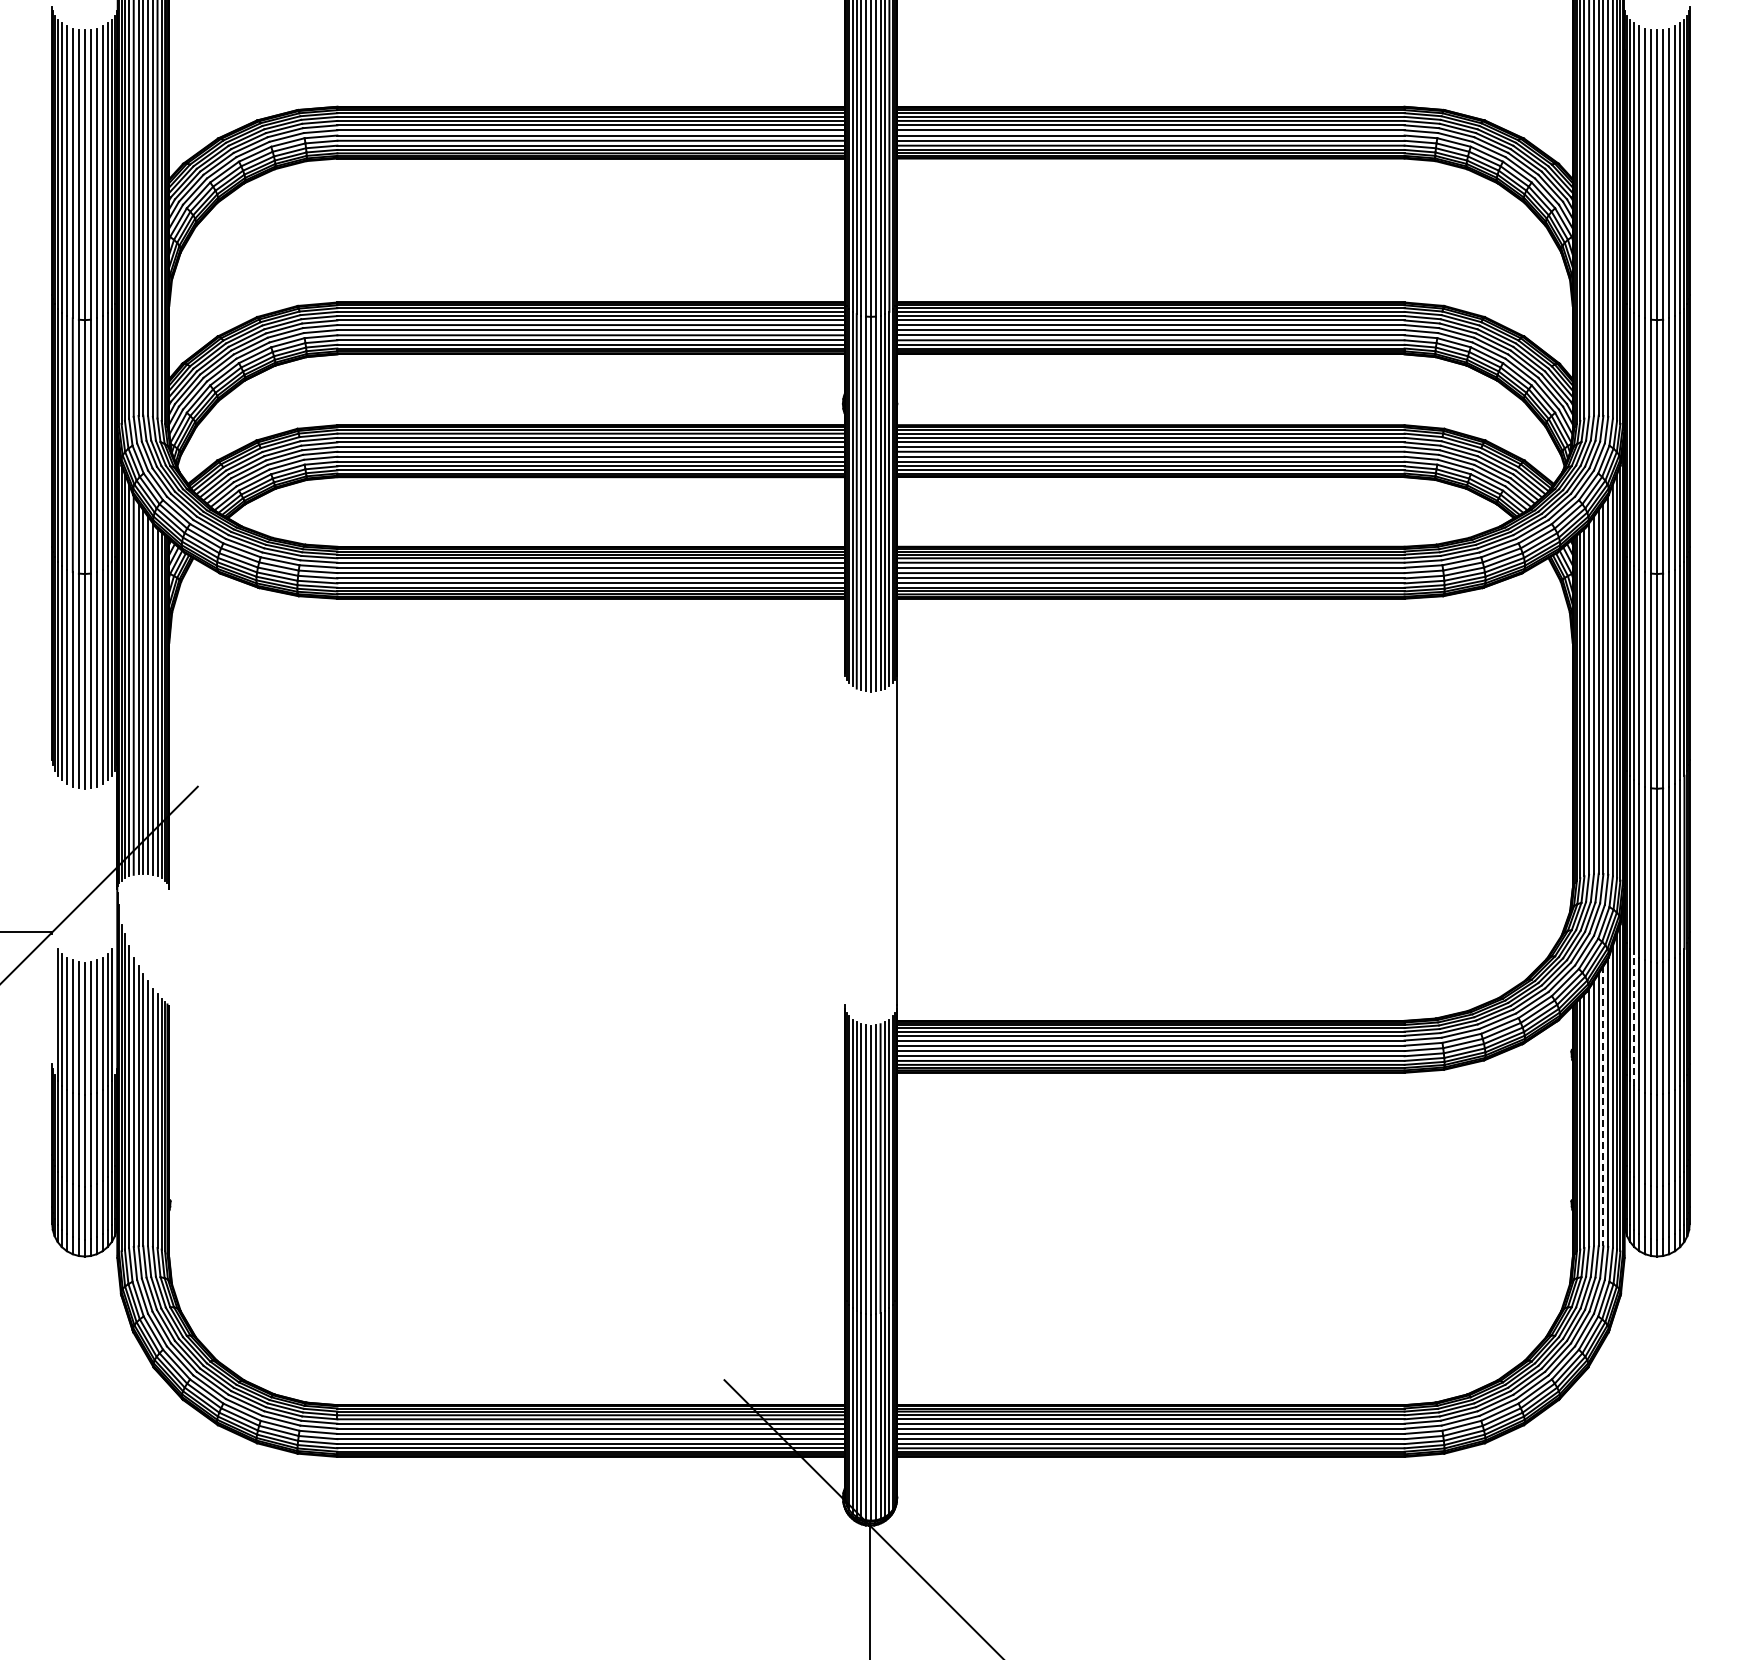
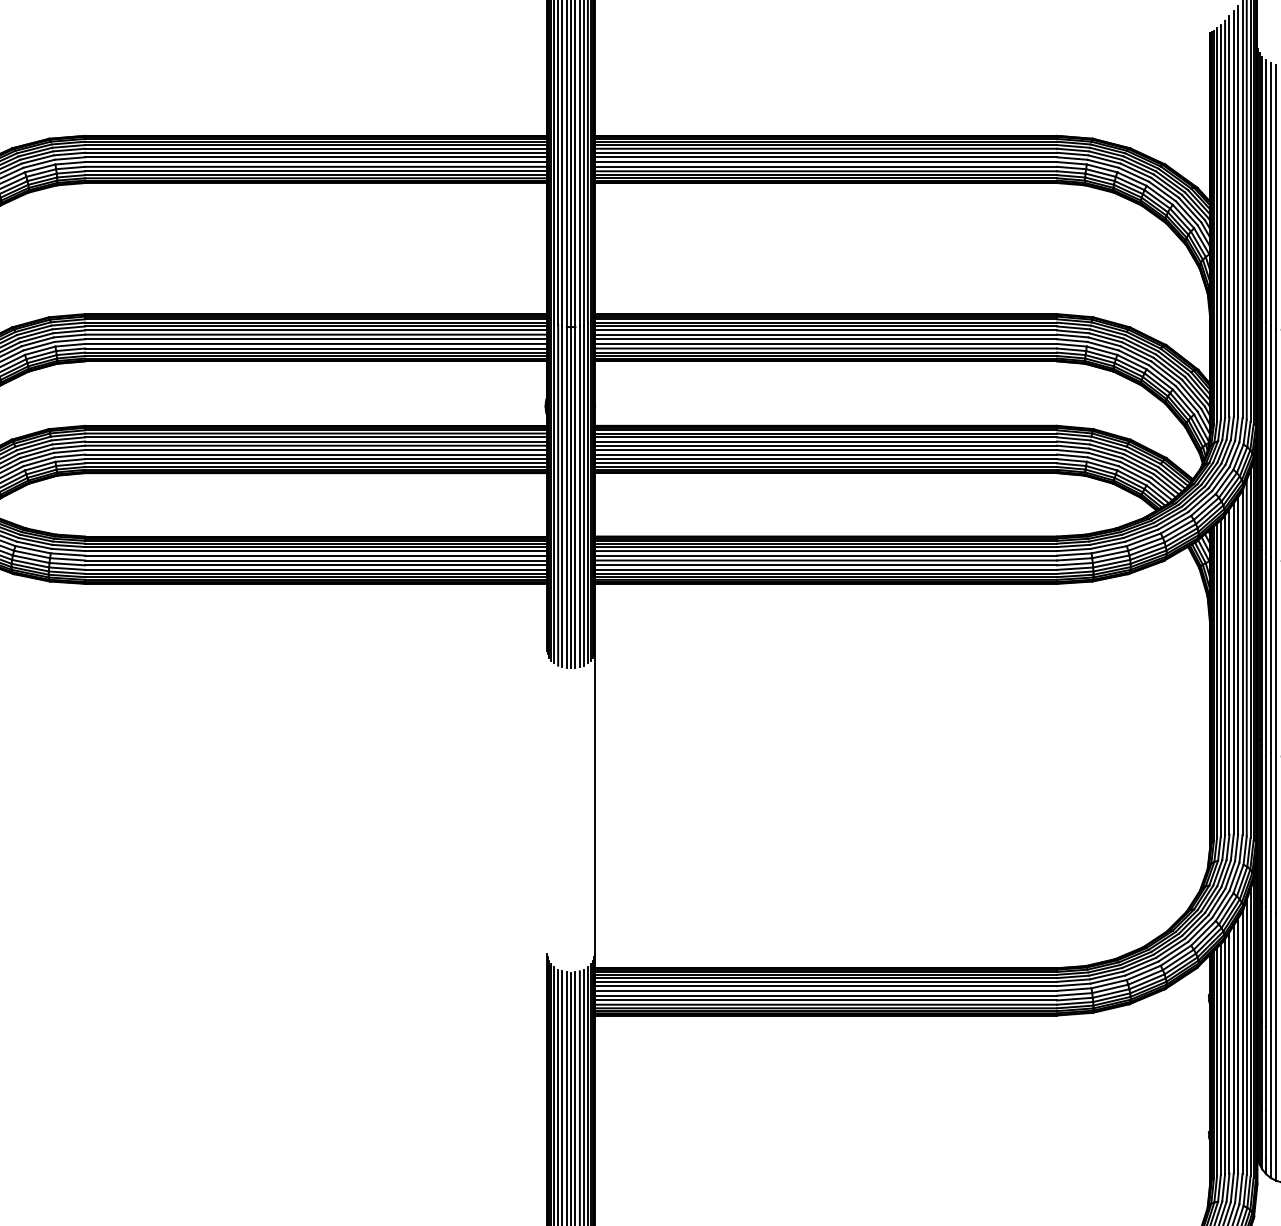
line: (1634, 1019) -> (1266, 966), dashed -> solid
line: (1603, 1106) -> (1238, 1046), dashed -> solid

